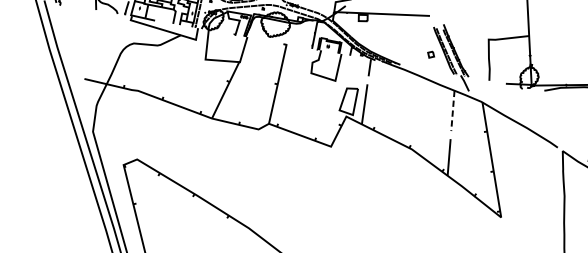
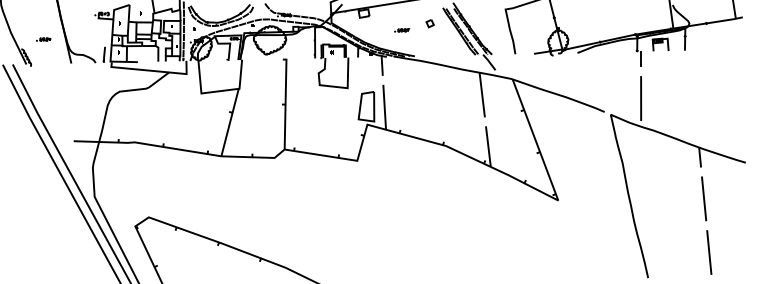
part: (394, 39) -> (402, 30), added
part: (430, 54) -> (429, 23), moved
line: (453, 111) -> (482, 95), dashed -> solid

